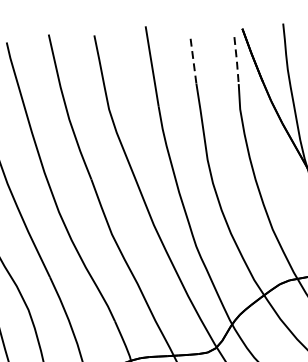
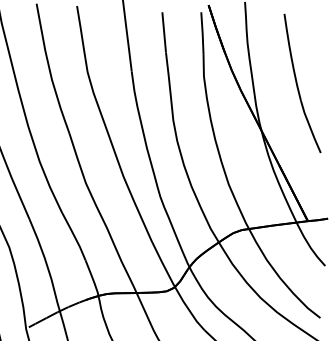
line: (236, 60) -> (202, 33), dashed -> solid
line: (193, 61) -> (164, 32), dashed -> solid

